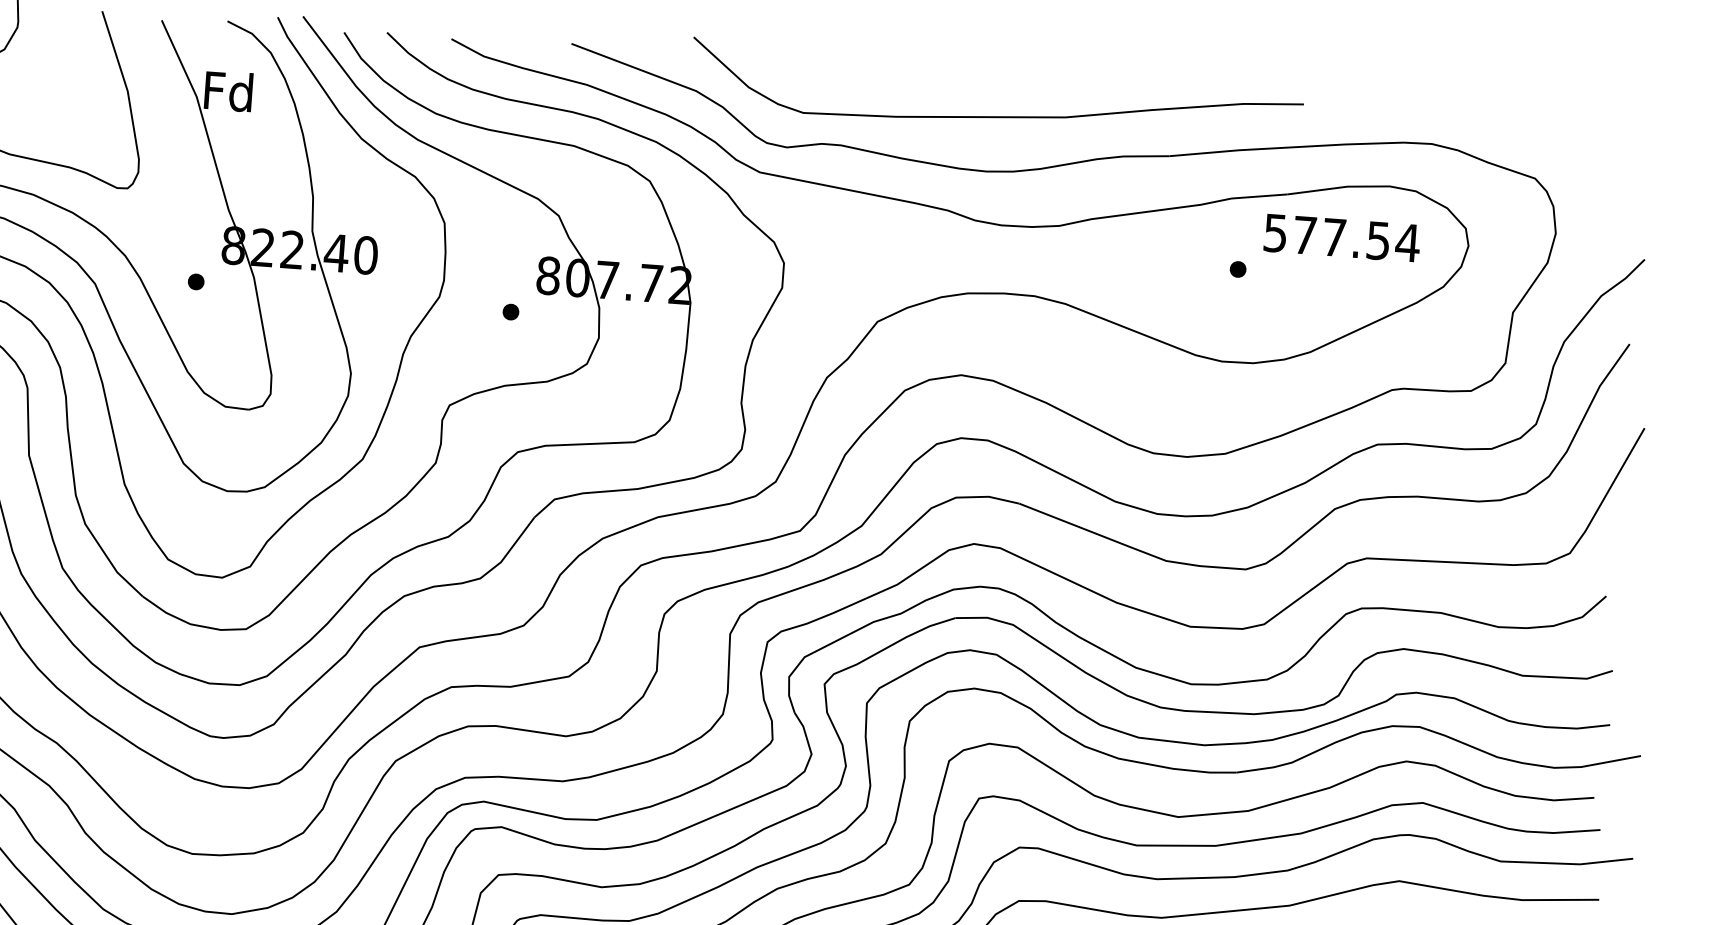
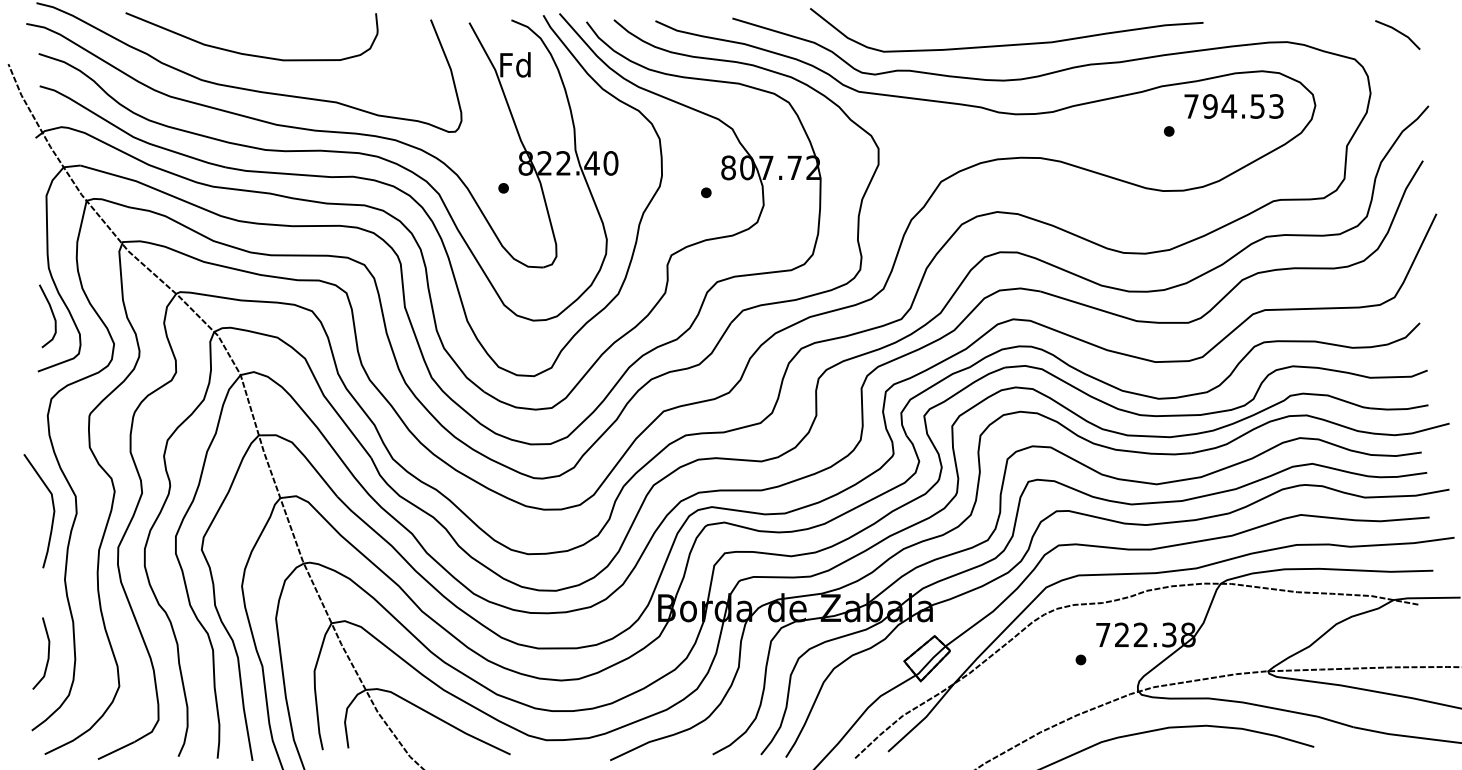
line: (1606, 141) -> (1398, 32), added
text: (1342, 238) -> (1234, 106), 577.54 -> 794.53

